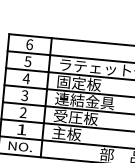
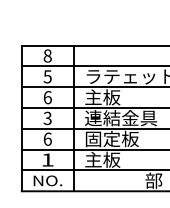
text: (29, 44) -> (47, 55), 6 -> 8
text: (26, 78) -> (47, 97), 4 -> 6
text: (78, 83) -> (111, 97), 固定板 -> 主板
text: (23, 112) -> (47, 138), 2 -> 6
text: (68, 116) -> (102, 138), 受圧板 -> 固定板

